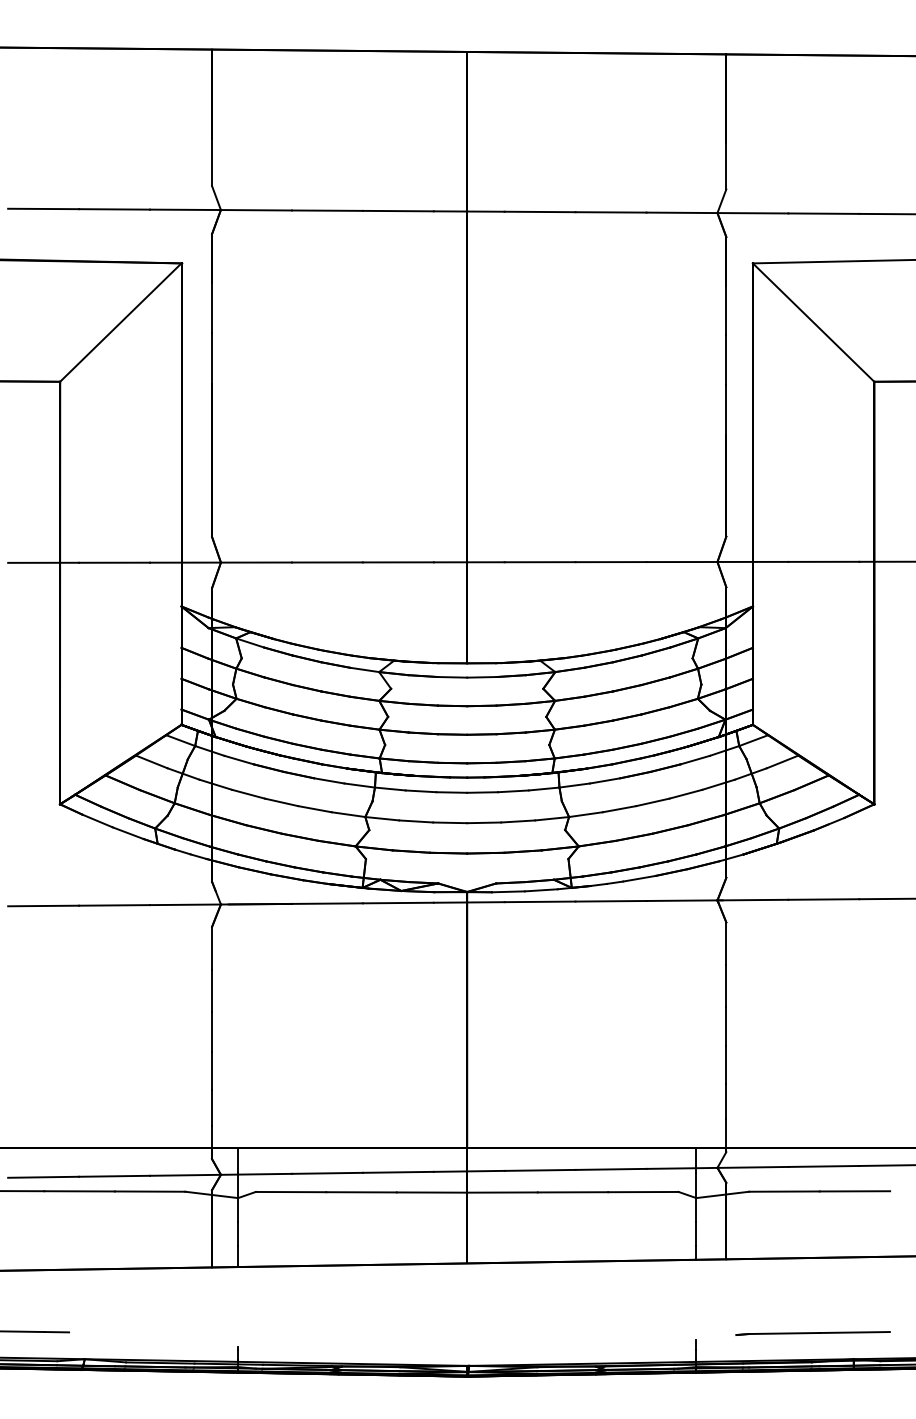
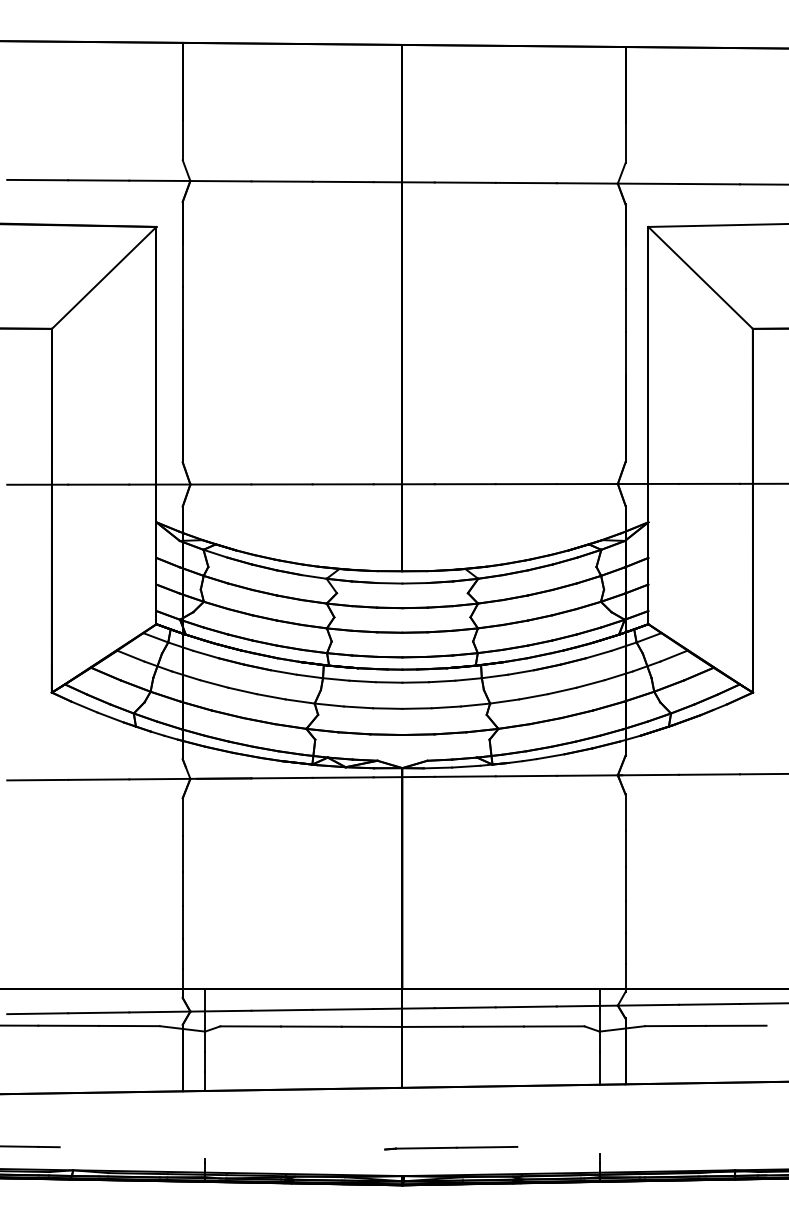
line: (813, 1333) -> (451, 1148), moved

